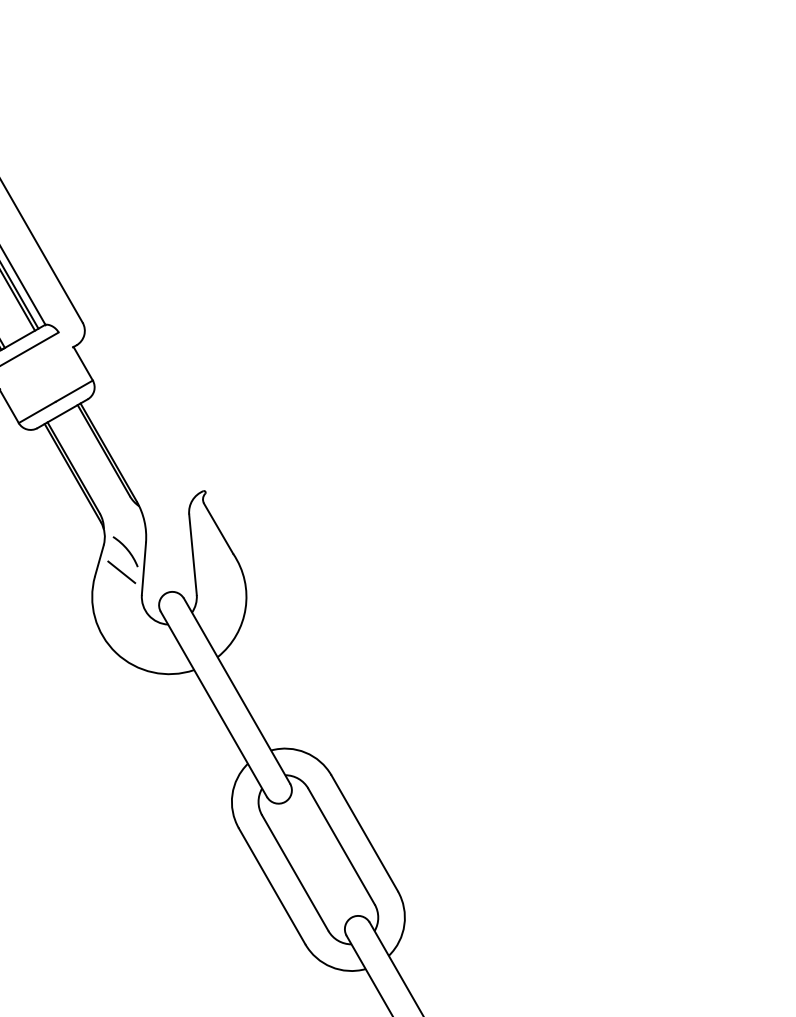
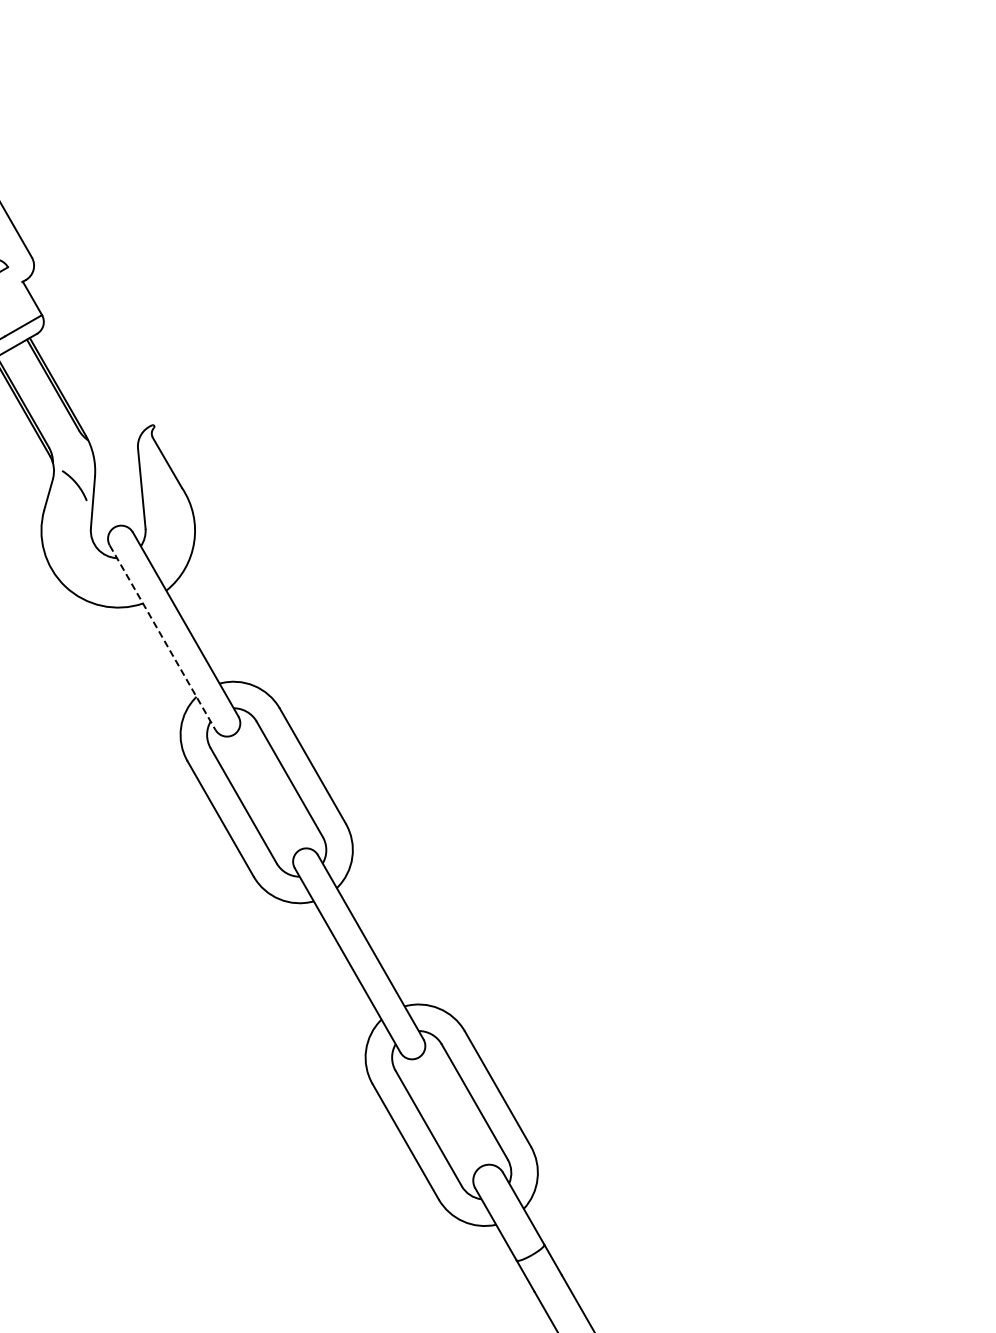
line: (121, 571) -> (70, 505), removed
line: (213, 705) -> (162, 638), solid -> dashed

